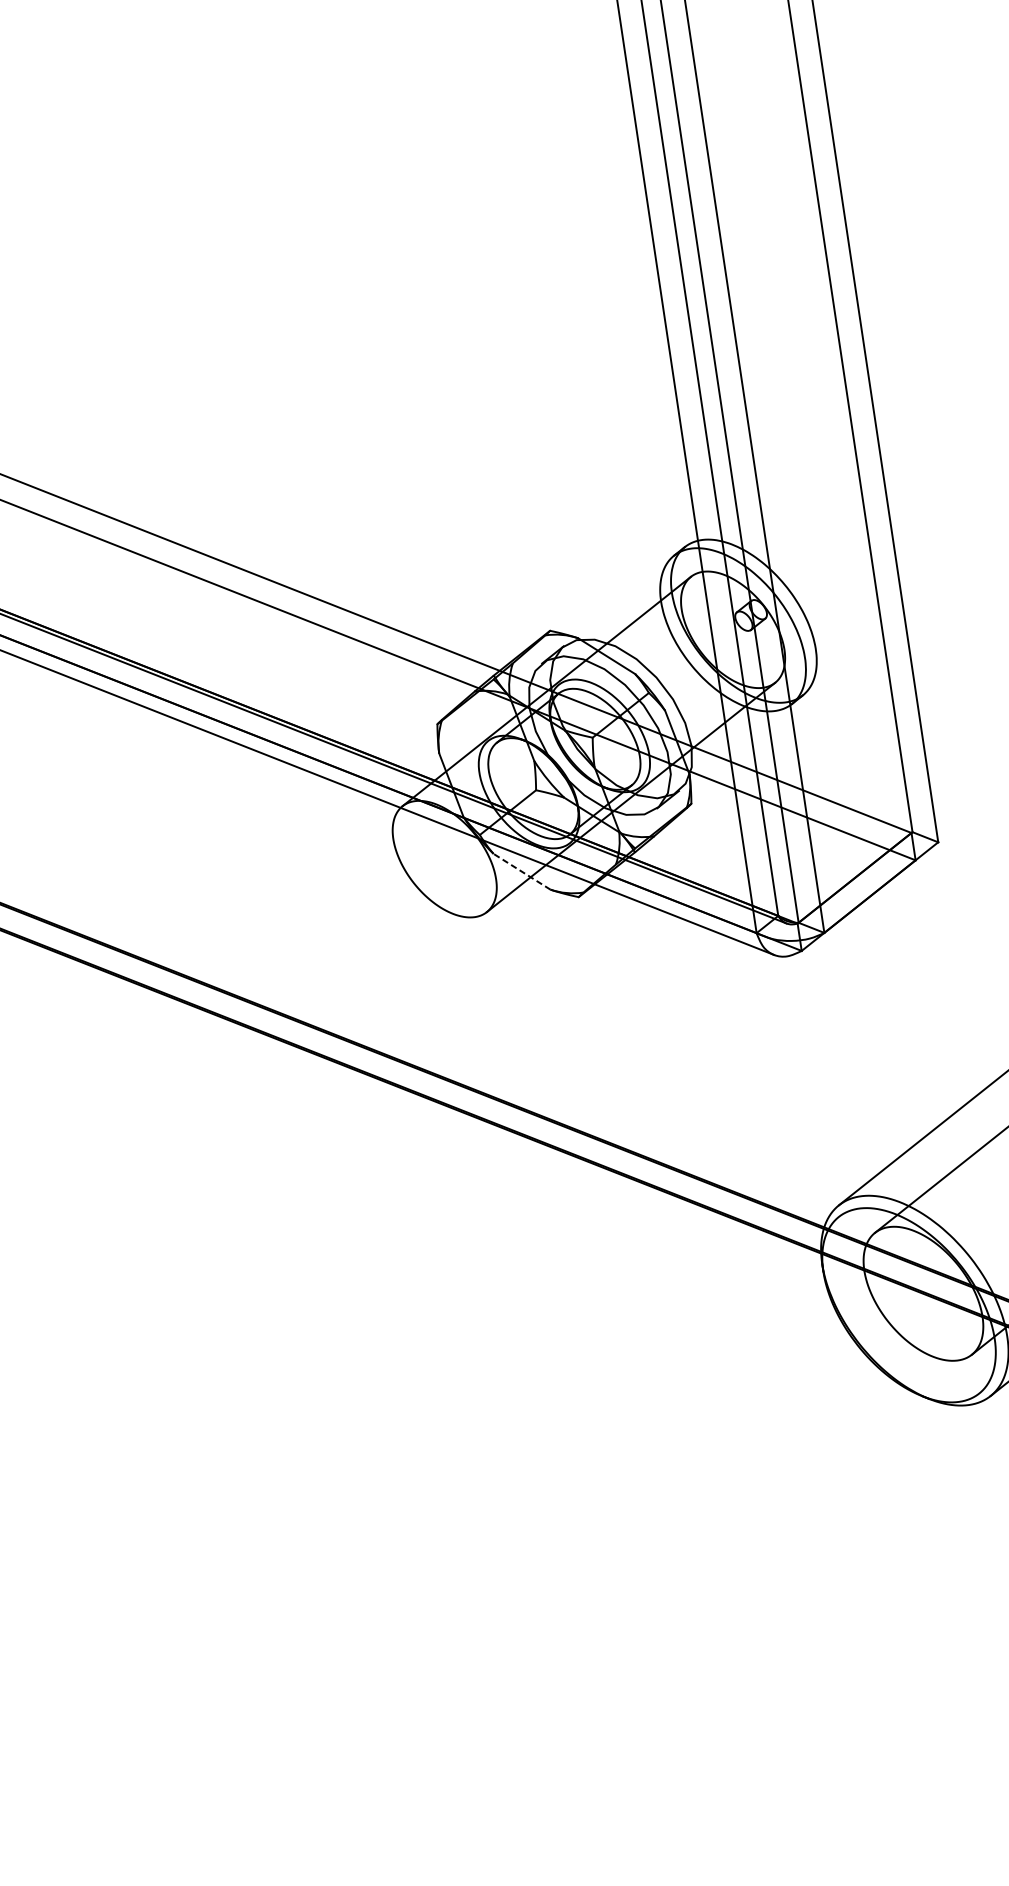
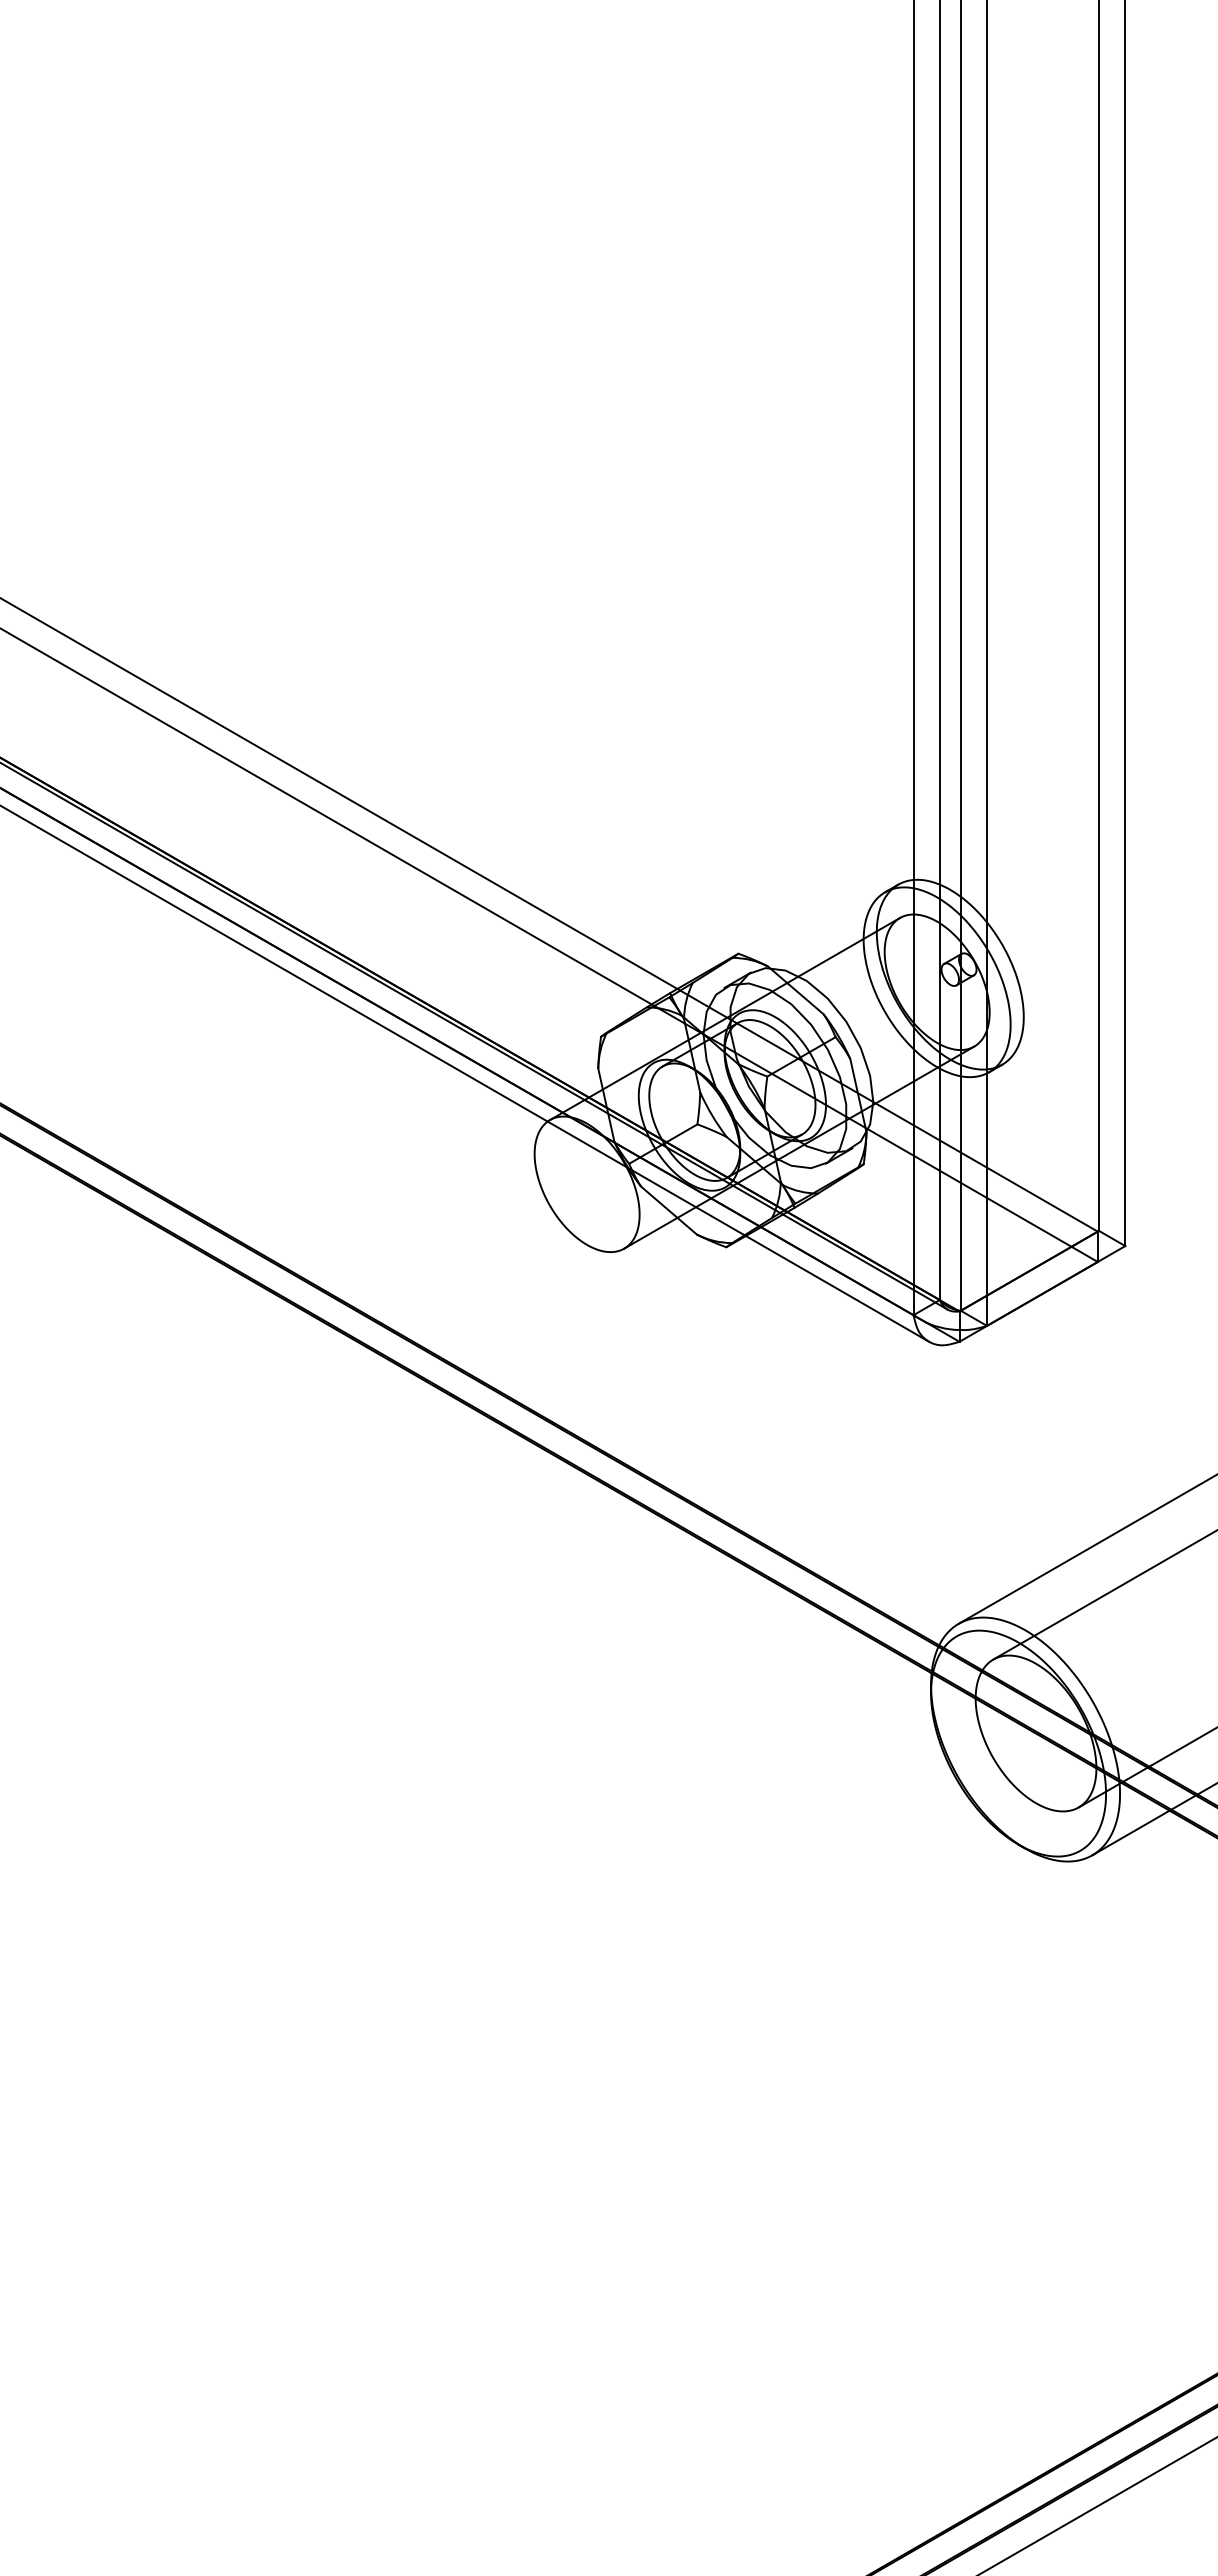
line: (522, 871) -> (669, 1210), dashed -> solid

